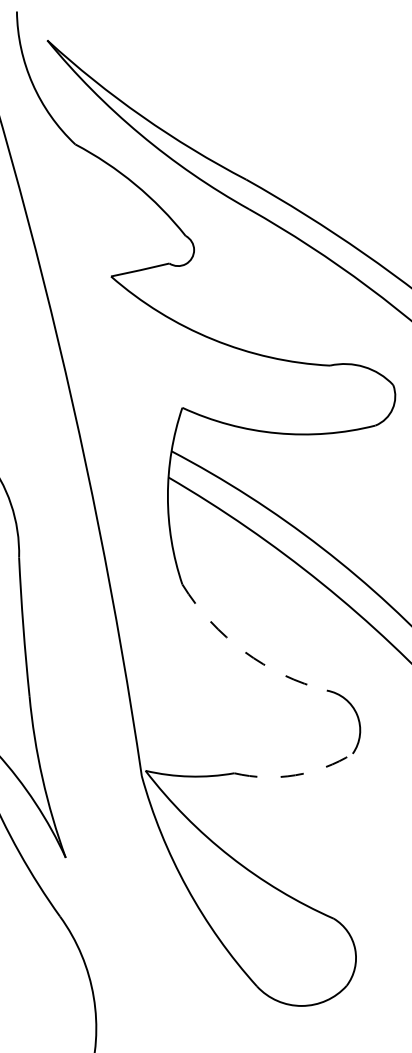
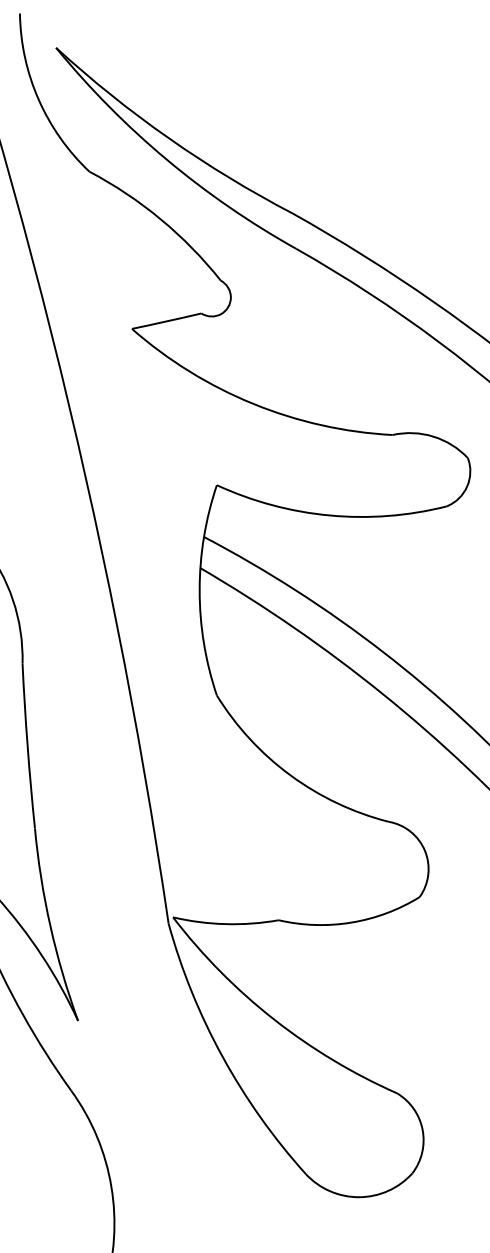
arc: (244, 651) -> (290, 775), dashed -> solid
arc: (295, 775) -> (351, 922), dashed -> solid

